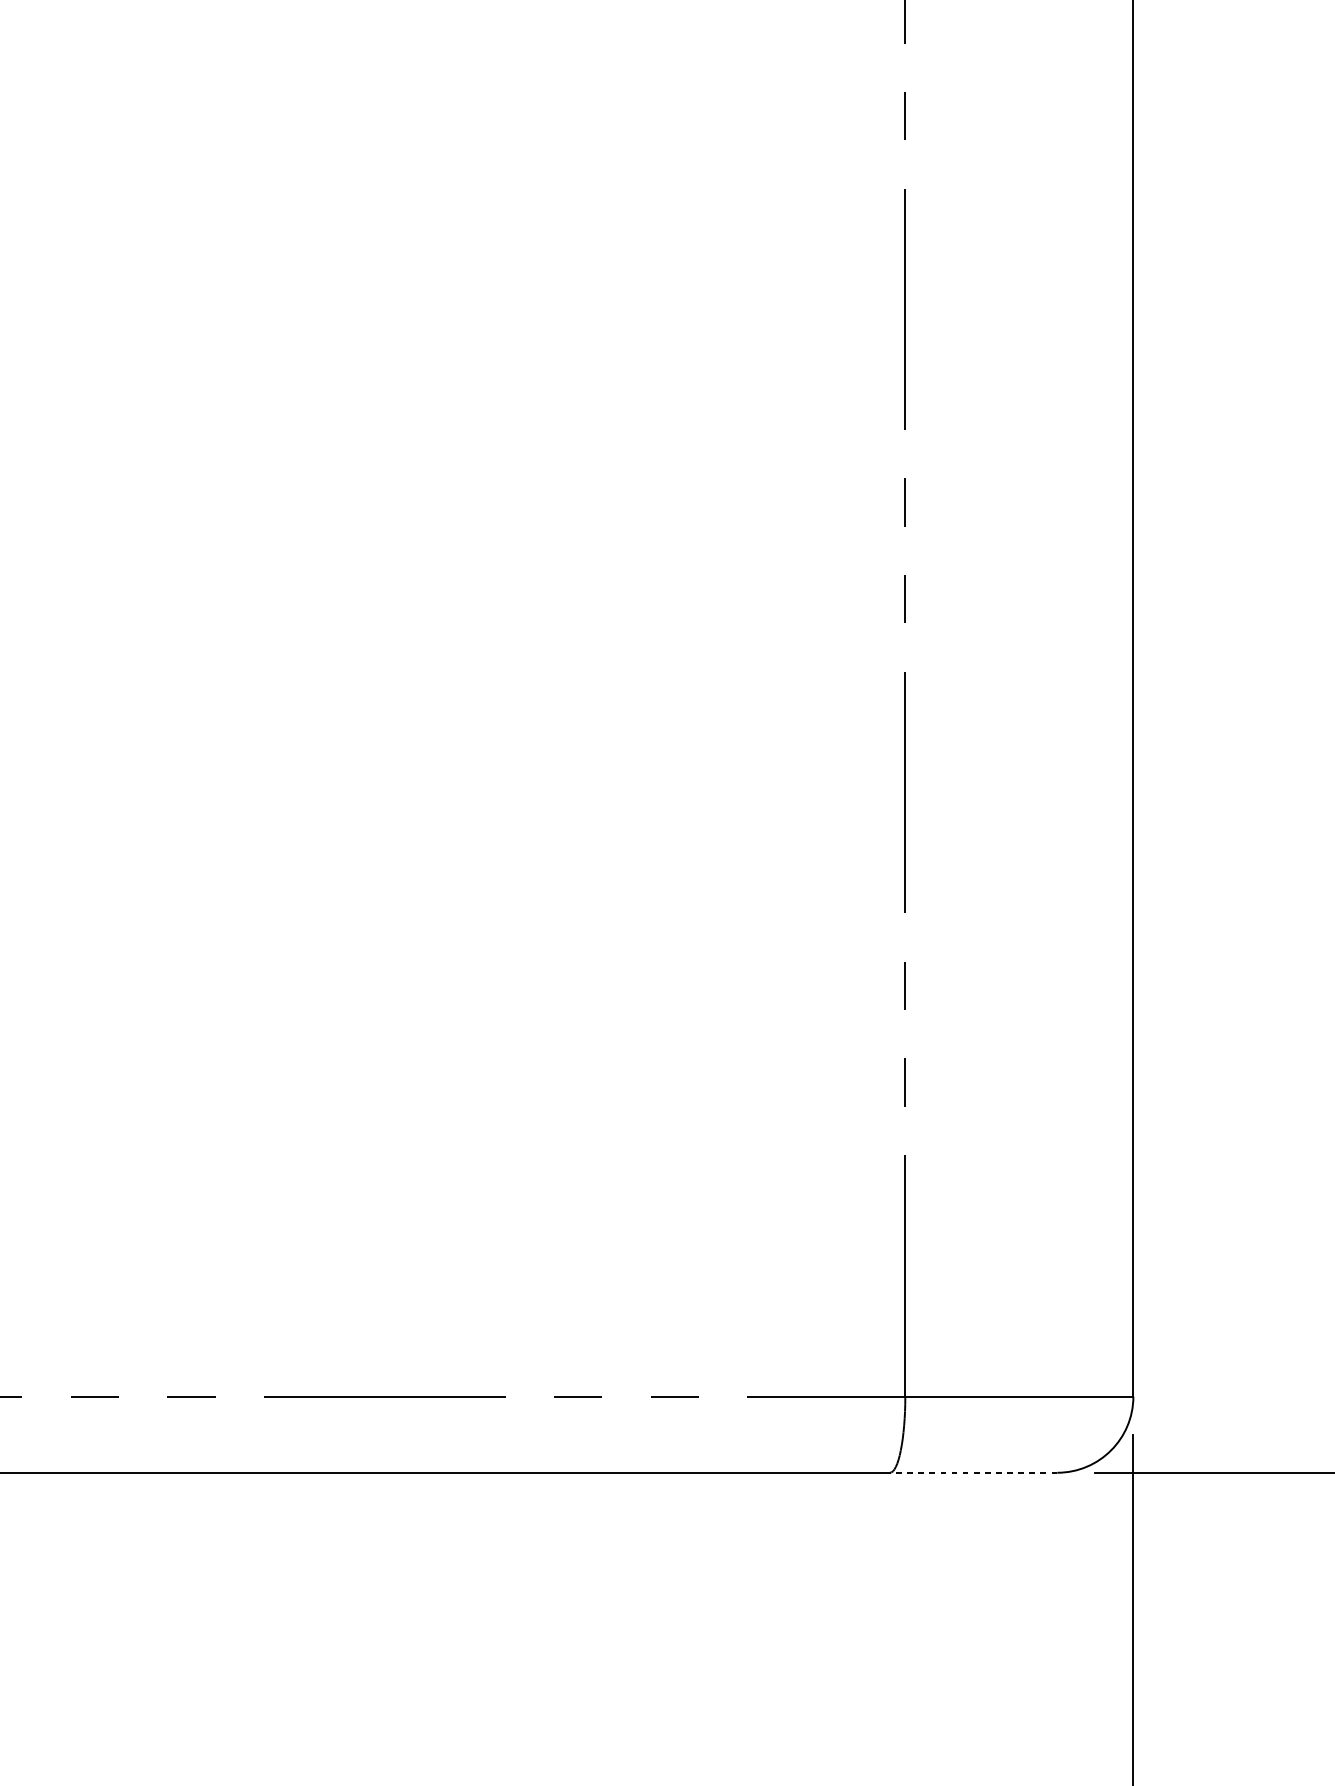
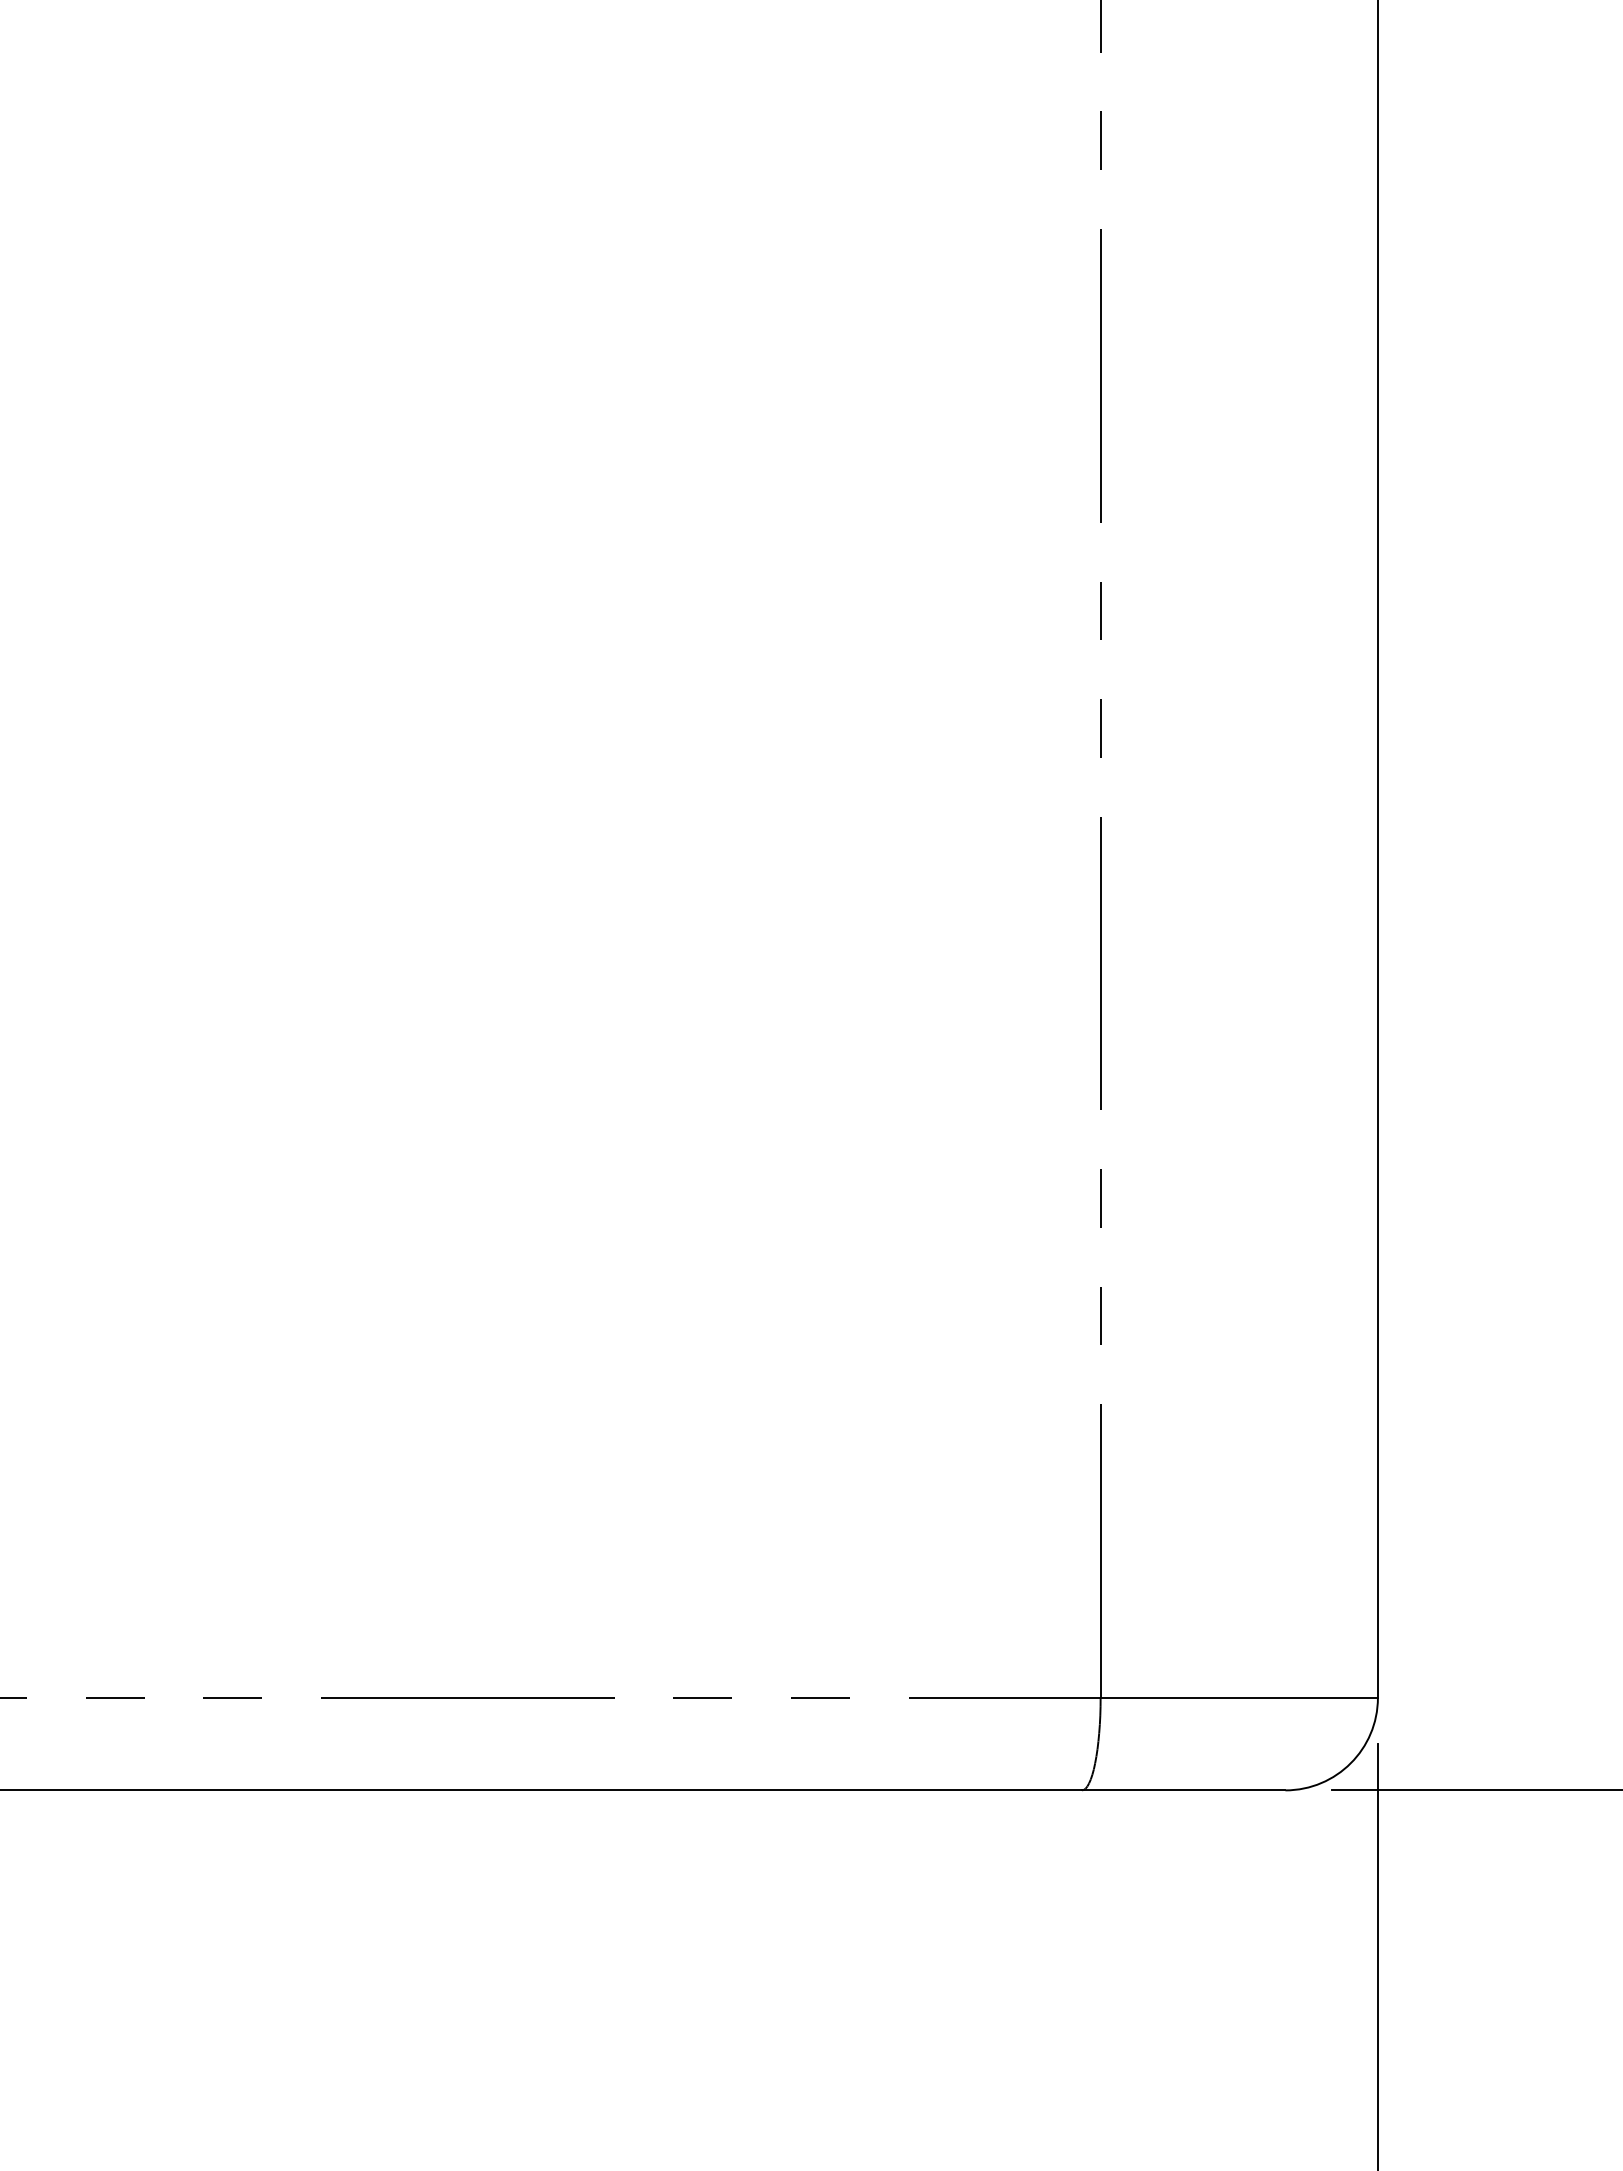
line: (973, 1472) -> (1183, 1790), dashed -> solid

